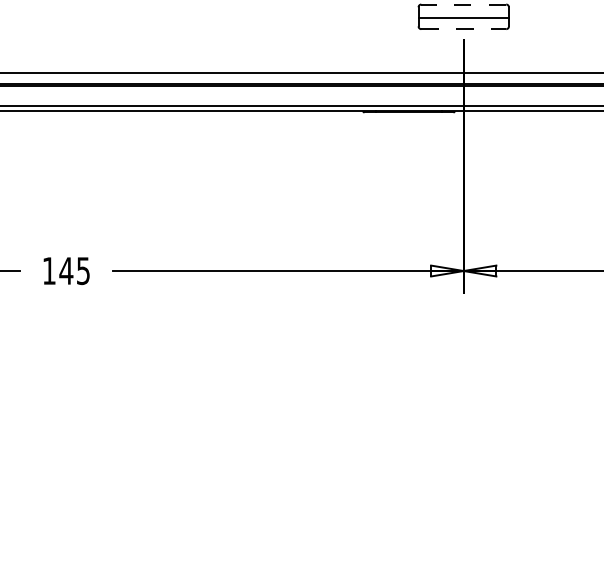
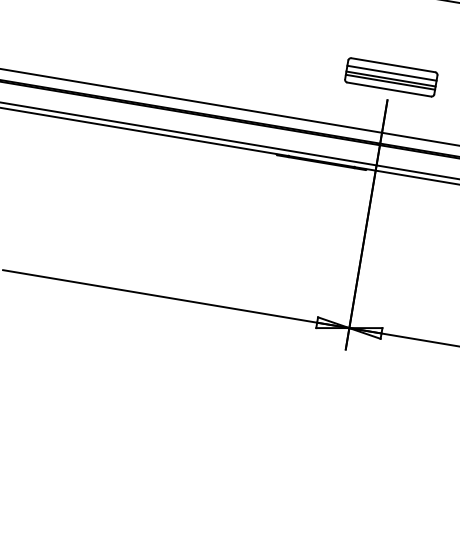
line: (463, 4) -> (393, 65), dashed -> solid
line: (463, 12) -> (391, 73), added
line: (463, 21) -> (390, 81), added
line: (464, 29) -> (389, 90), dashed -> solid

